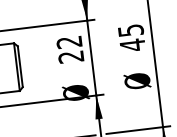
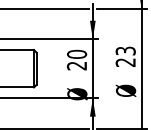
text: (131, 37) -> (125, 56), 45 -> 23
text: (69, 41) -> (77, 53), 22 -> 20

